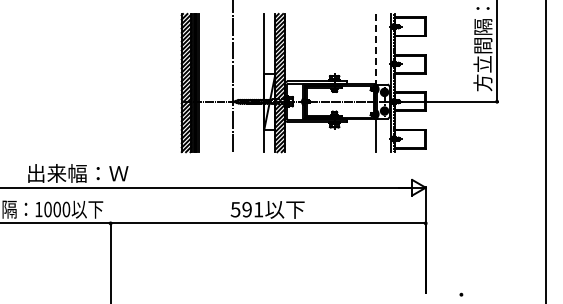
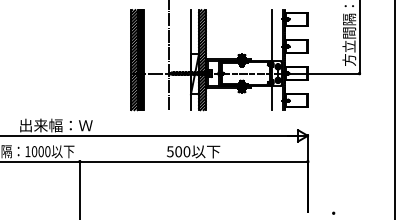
line: (375, 49) -> (271, 35), dashed -> solid
text: (252, 209) -> (182, 151), 591 -> 500

